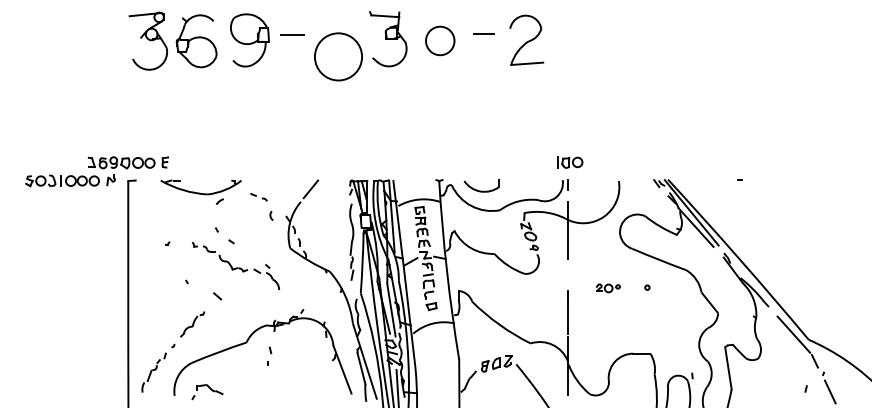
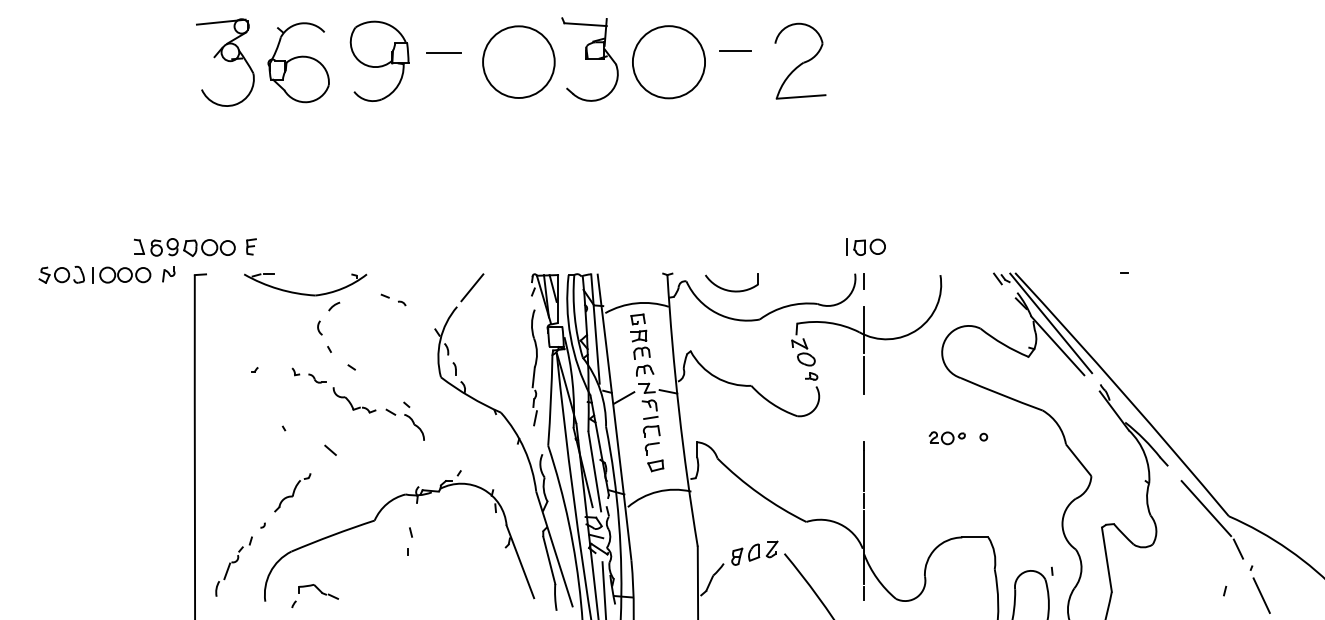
circle: (440, 40) -> (669, 61), size x1.67
circle: (338, 56) -> (518, 61), moved
arc: (271, 215) -> (319, 327), moved
part: (608, 288) -> (947, 438), moved

